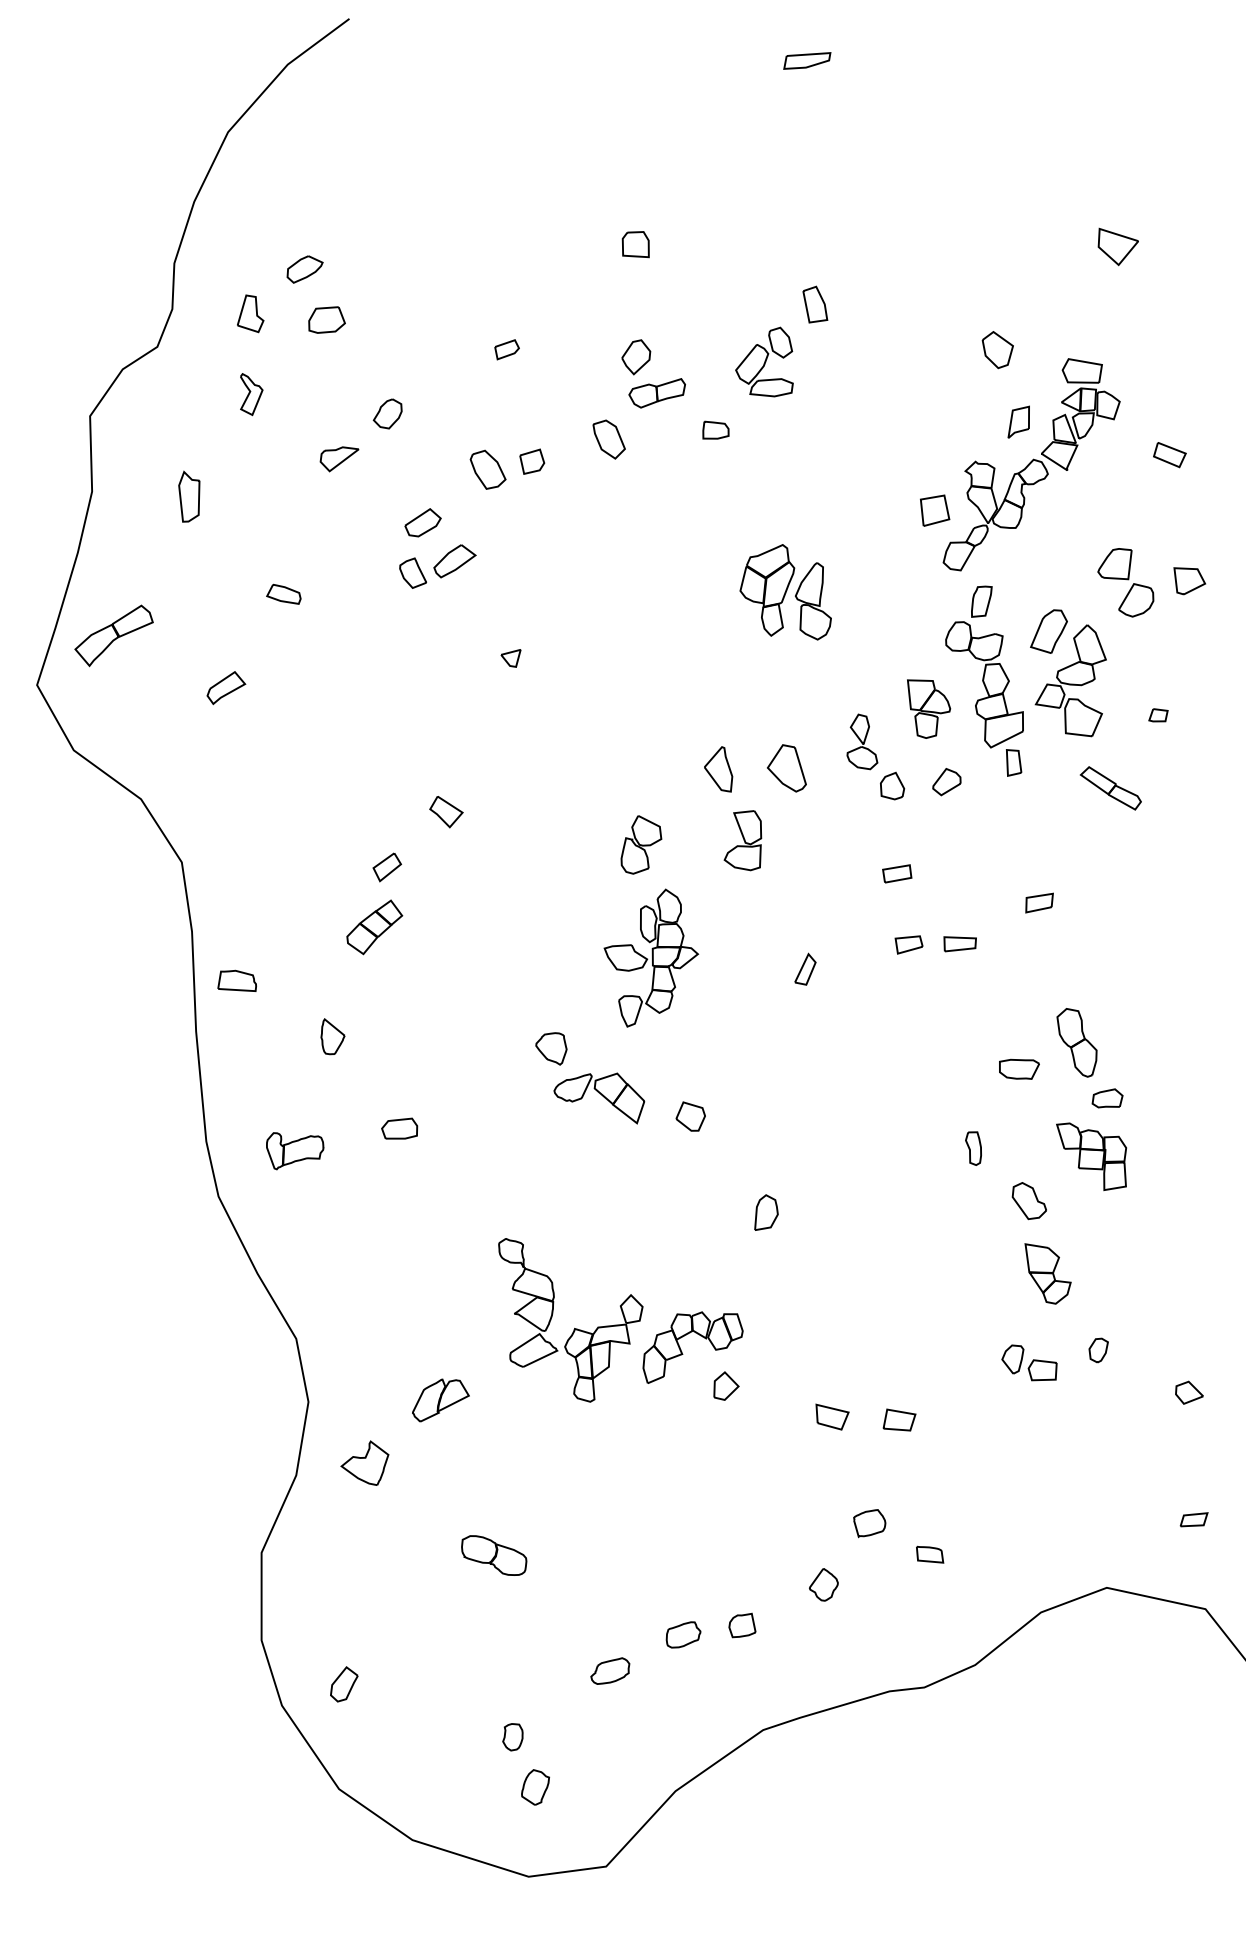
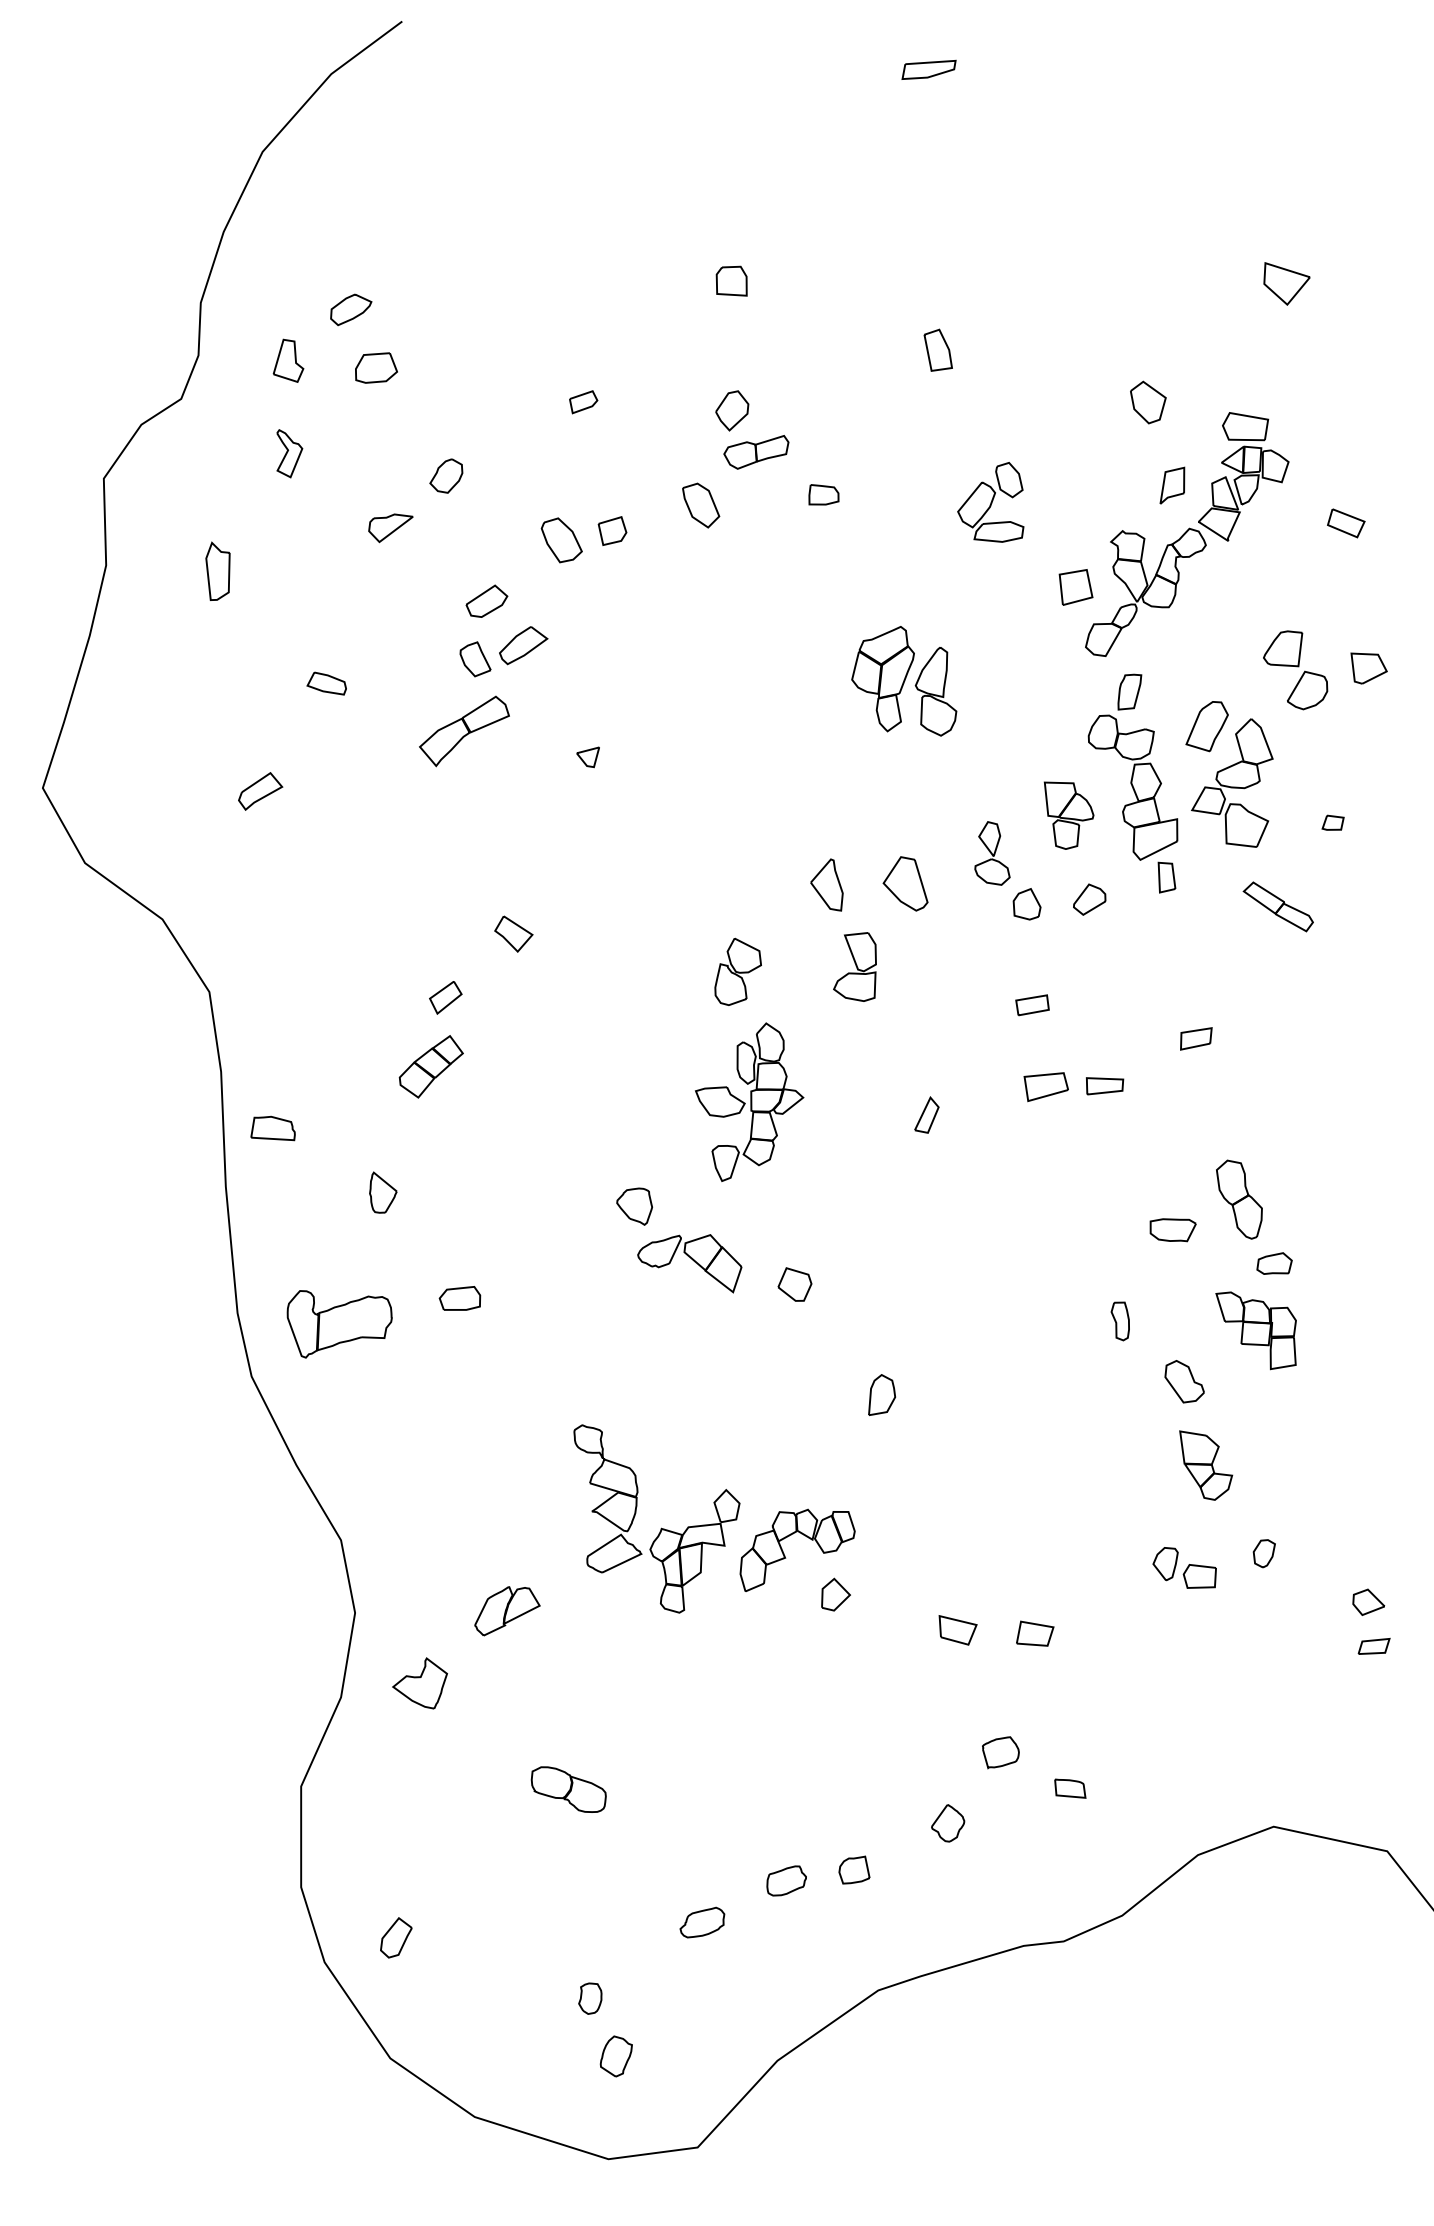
part: (764, 362) -> (990, 502), moved
part: (114, 635) -> (464, 731), moved
part: (908, 944) -> (1045, 1086), size x1.4
part: (294, 1151) -> (339, 1324), size x1.6
part: (1193, 1518) -> (1373, 1645), moved

